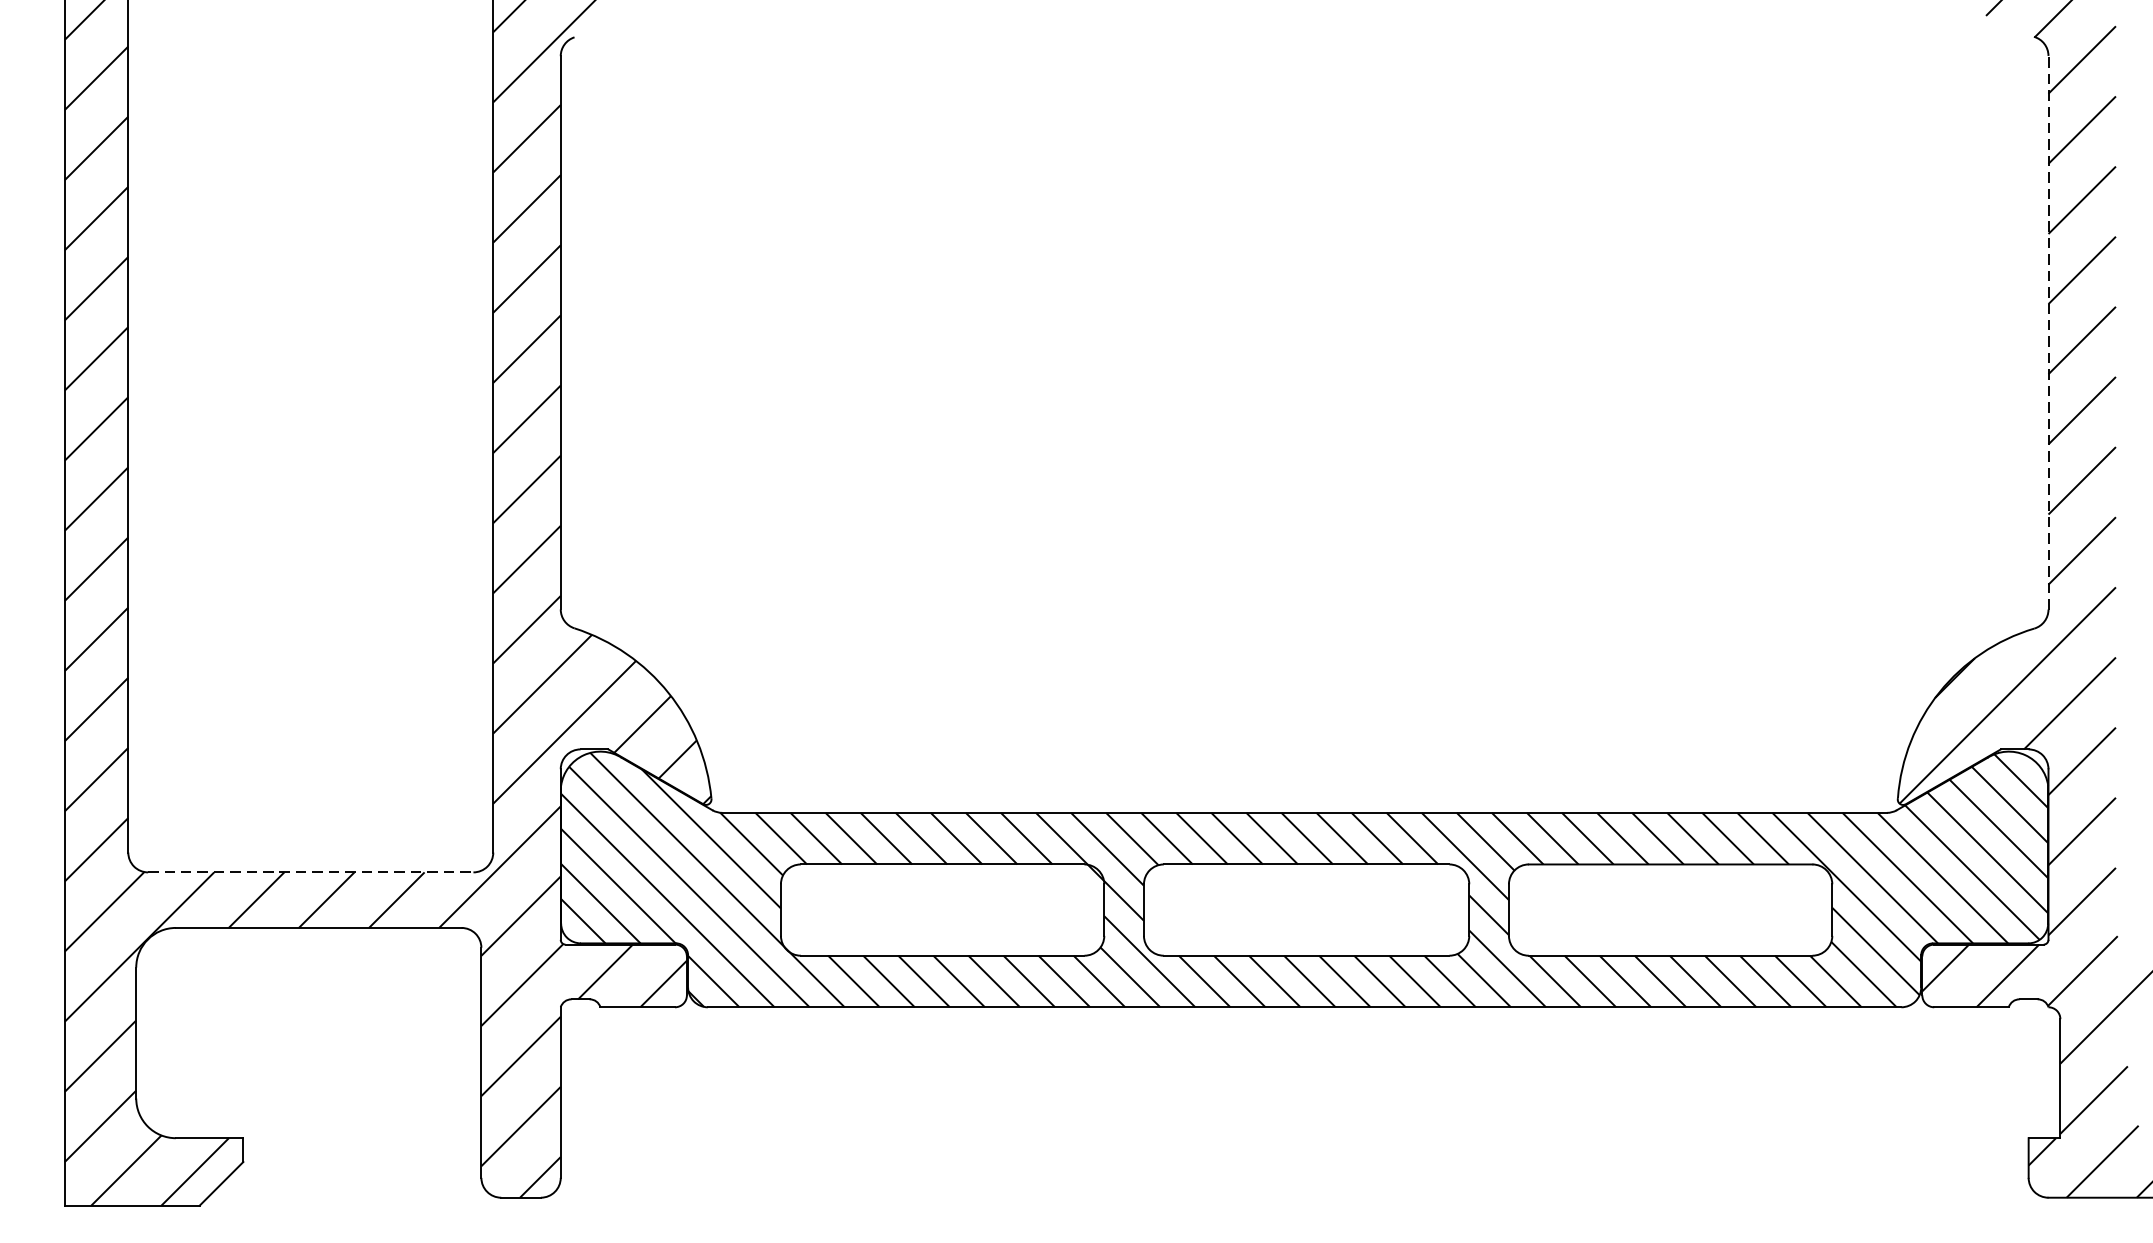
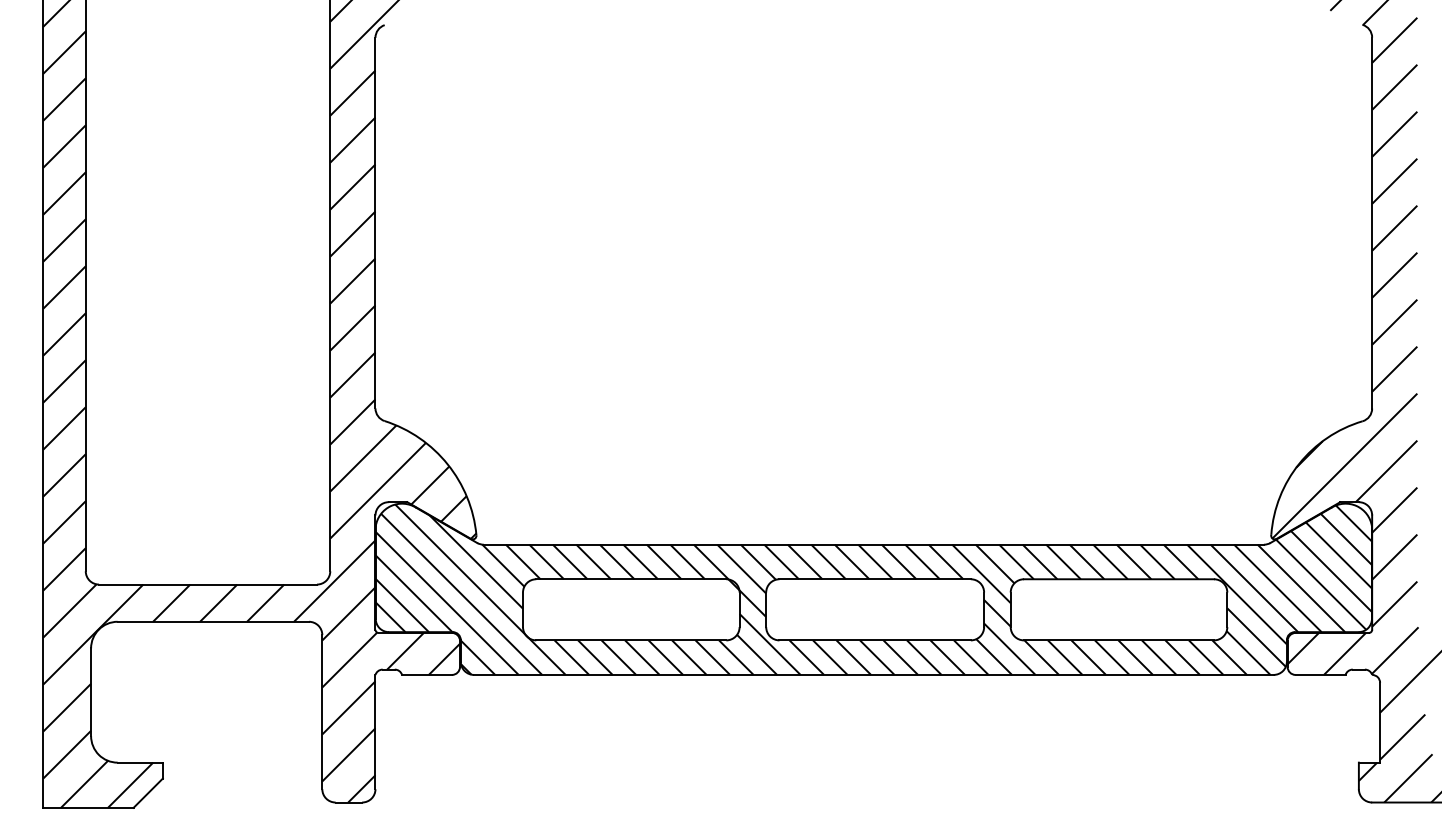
line: (2048, 331) -> (1372, 222), dashed -> solid
line: (311, 872) -> (208, 584), dashed -> solid

